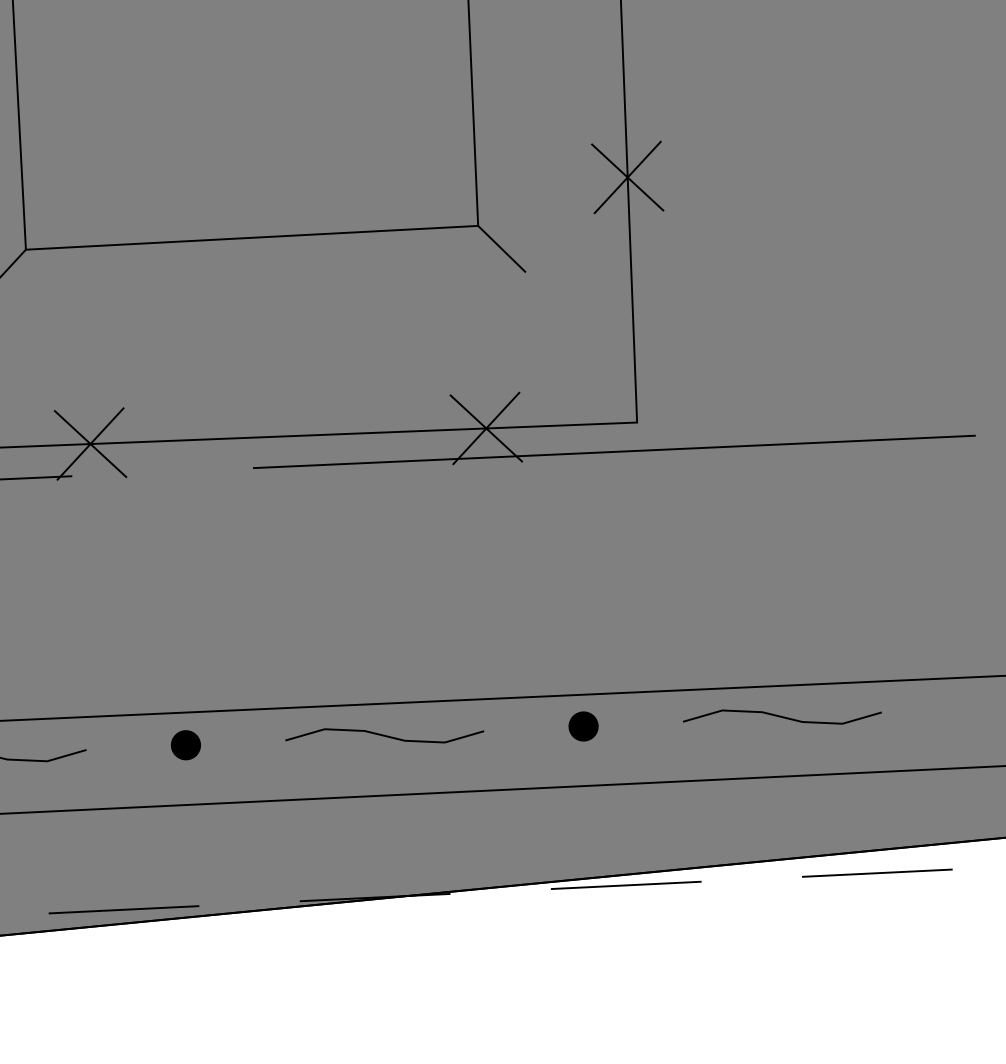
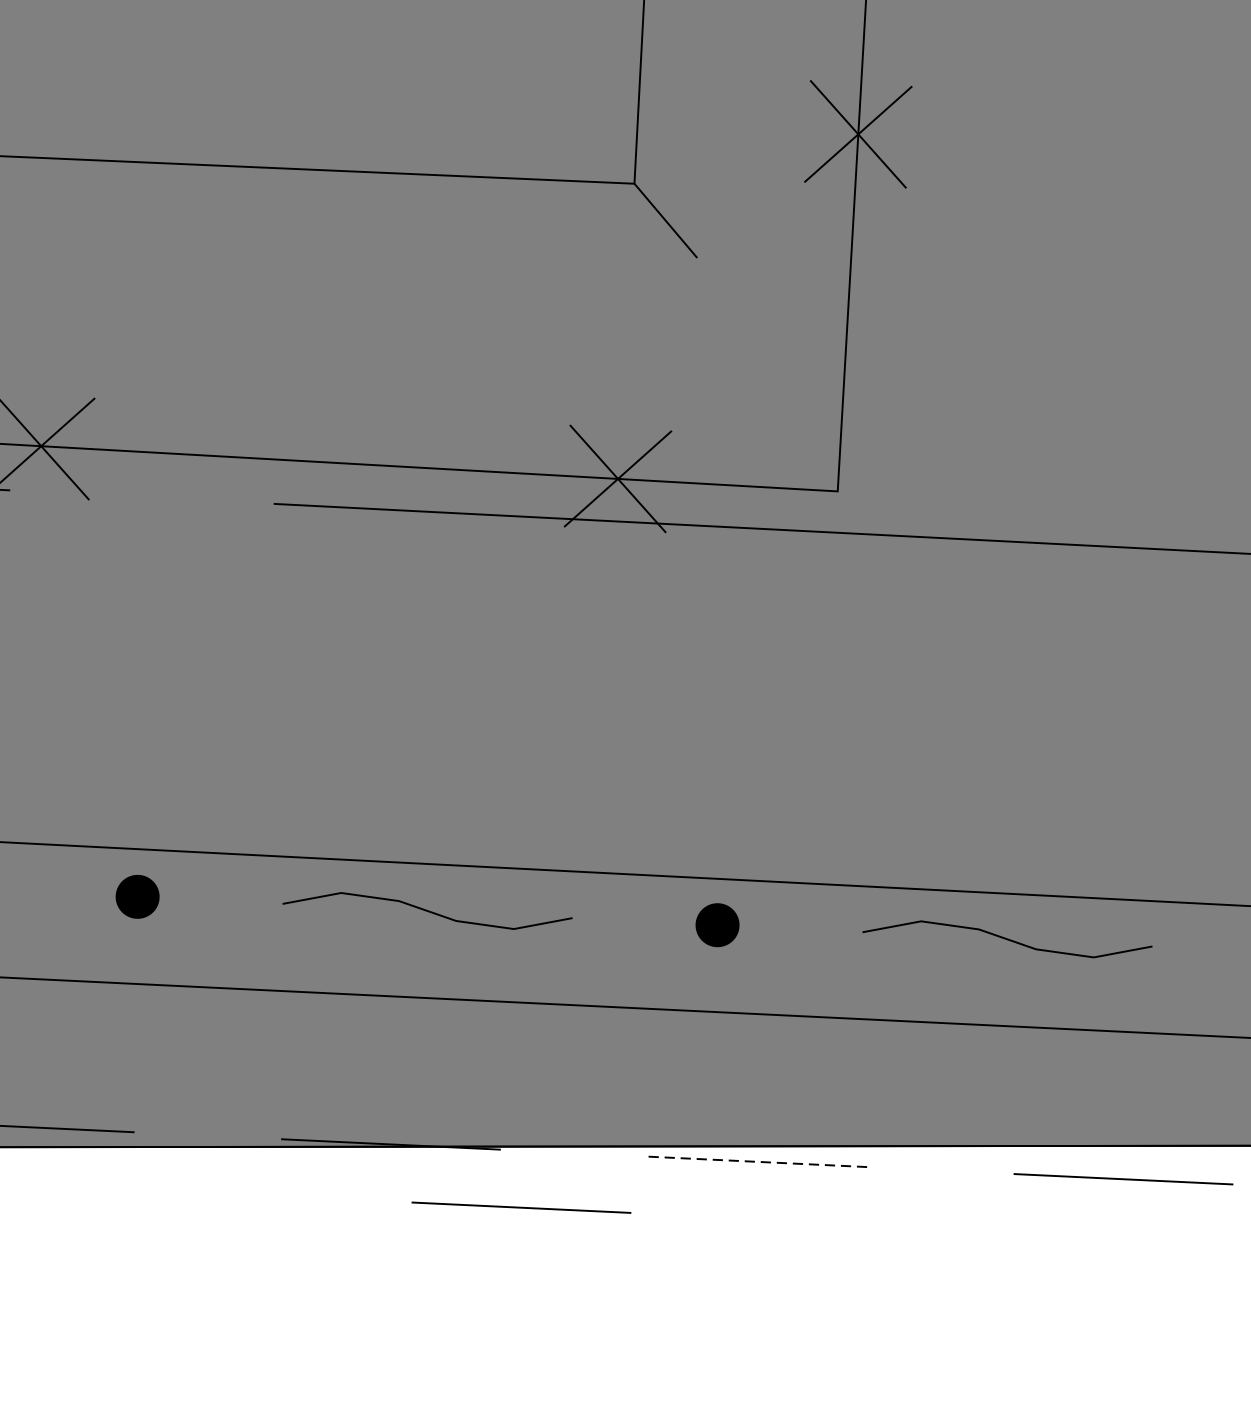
line: (625, 885) -> (756, 1161), solid -> dashed
line: (468, 931) -> (521, 1206), added

